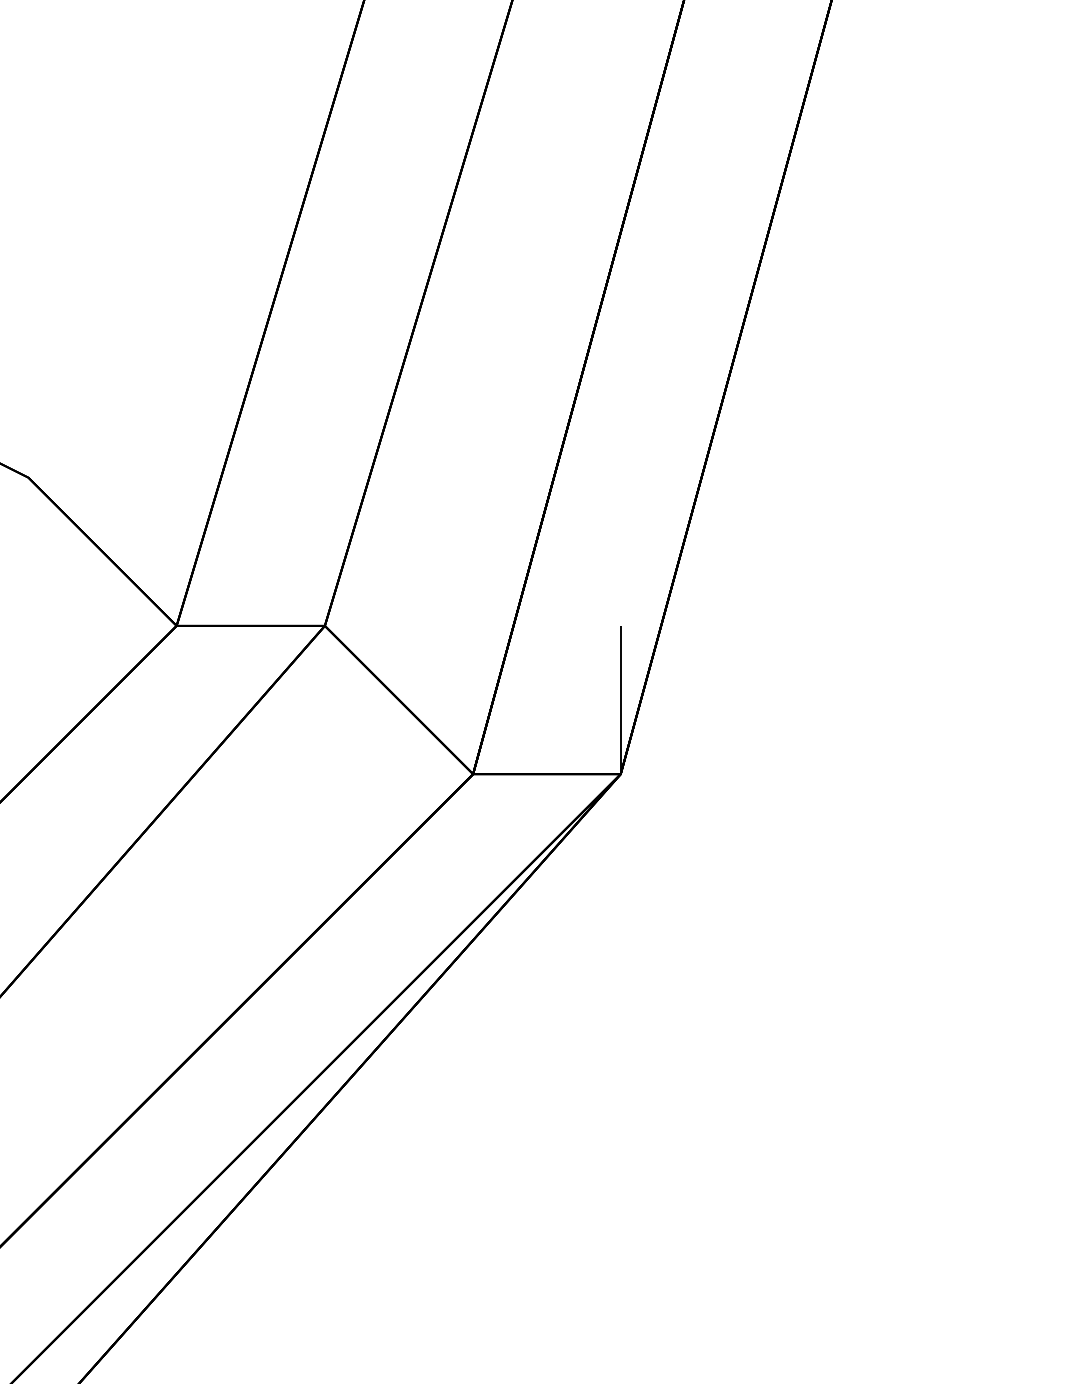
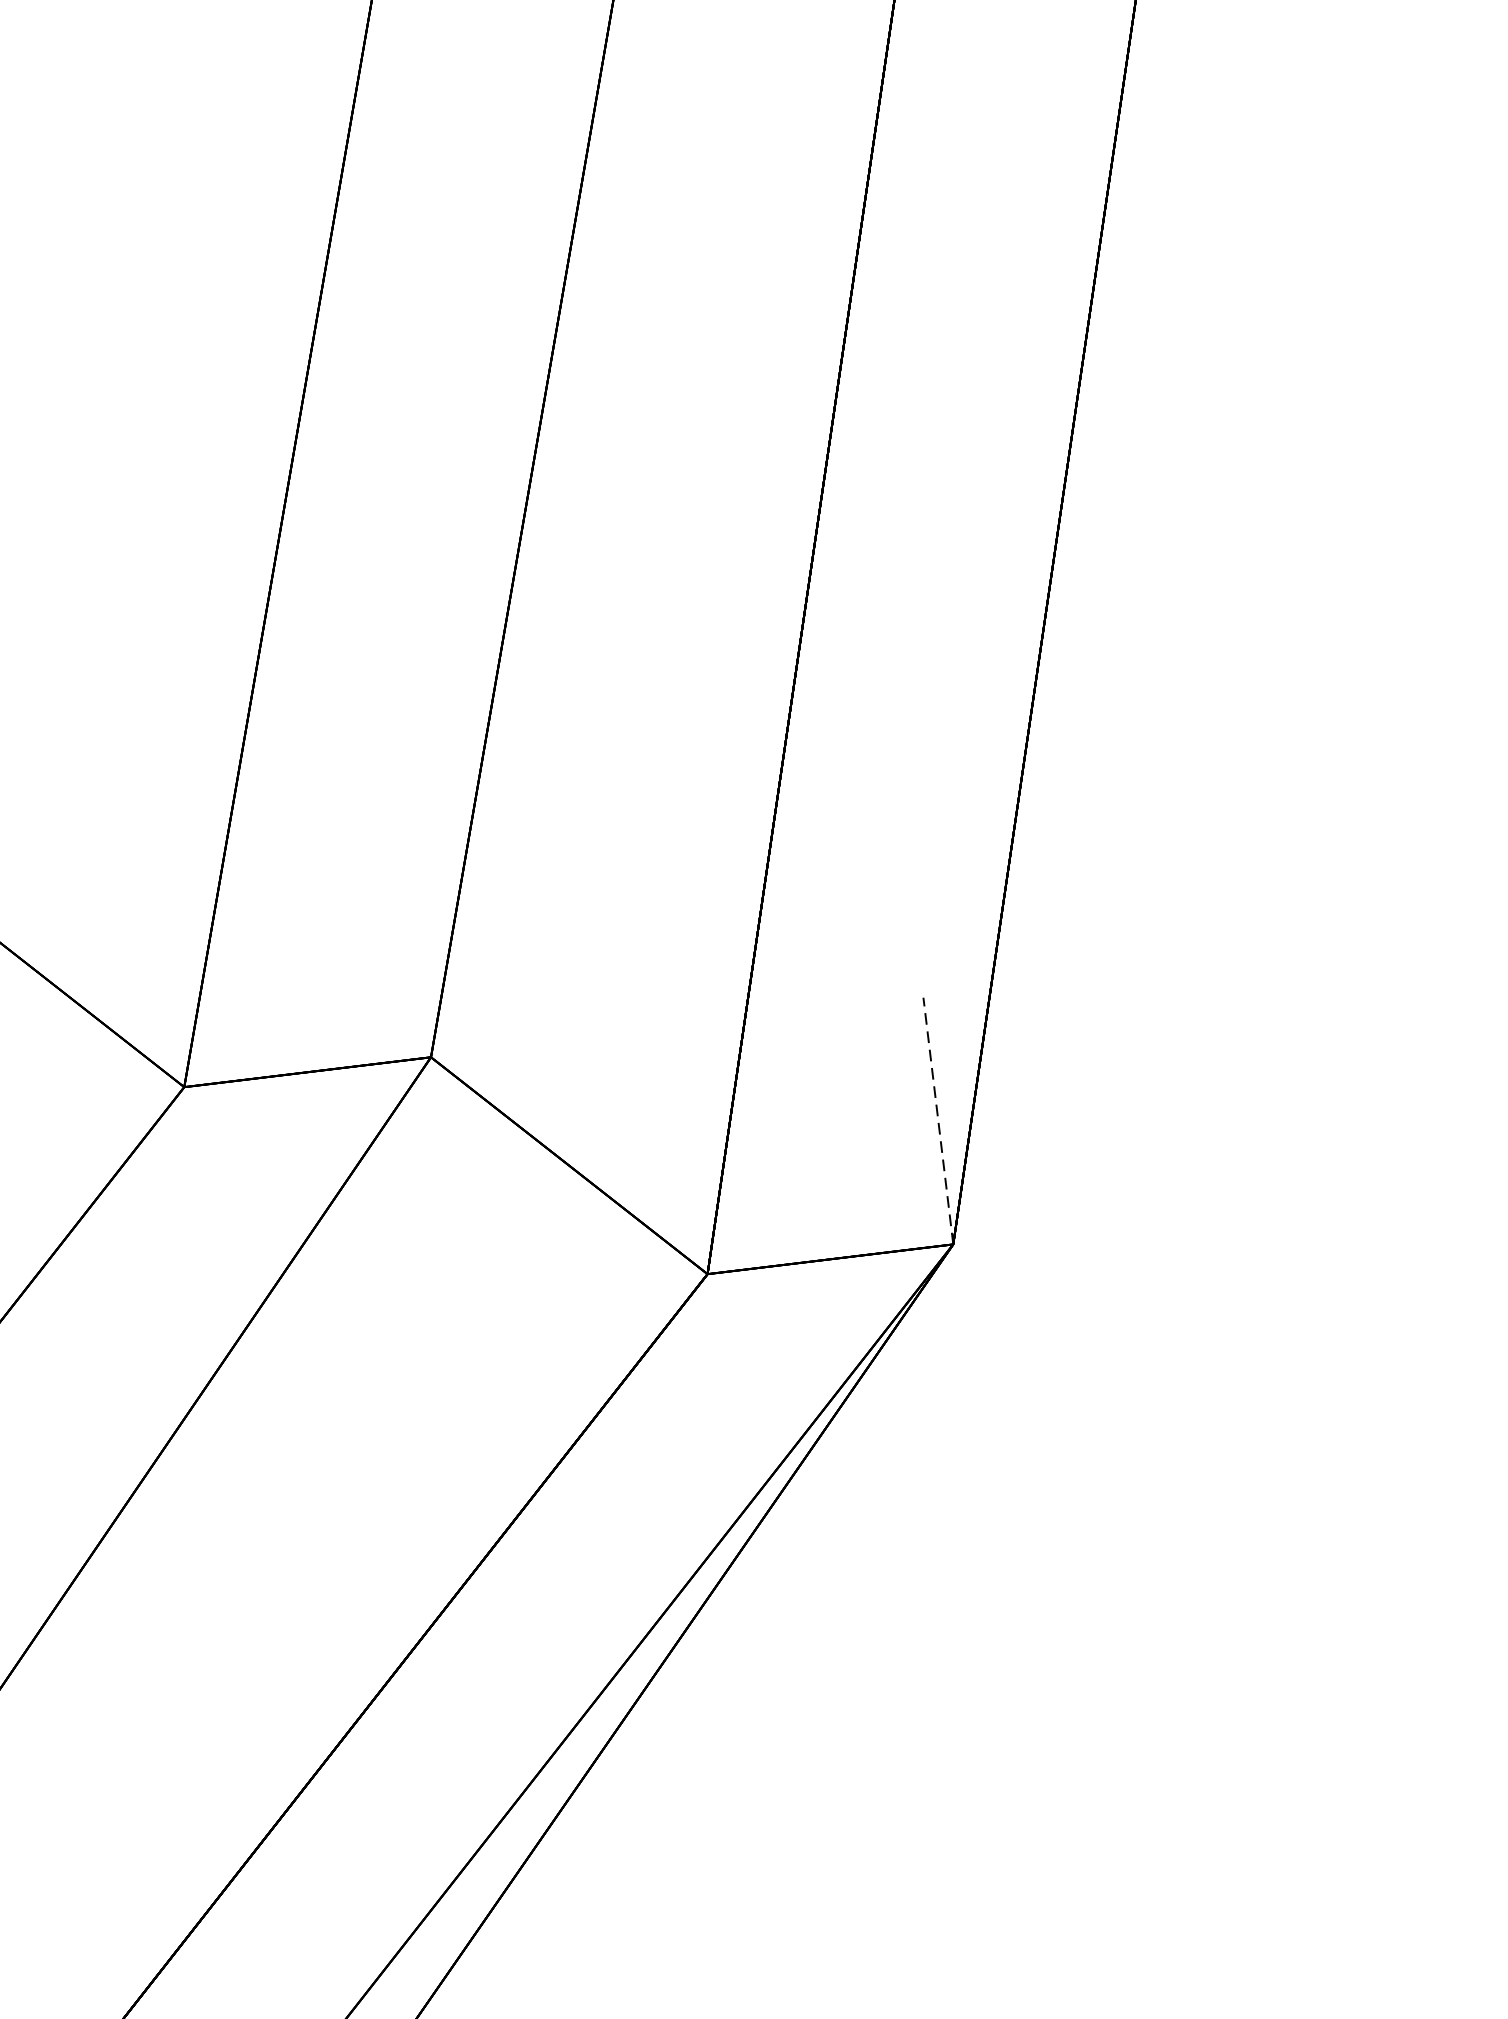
line: (620, 699) -> (937, 1120), solid -> dashed

